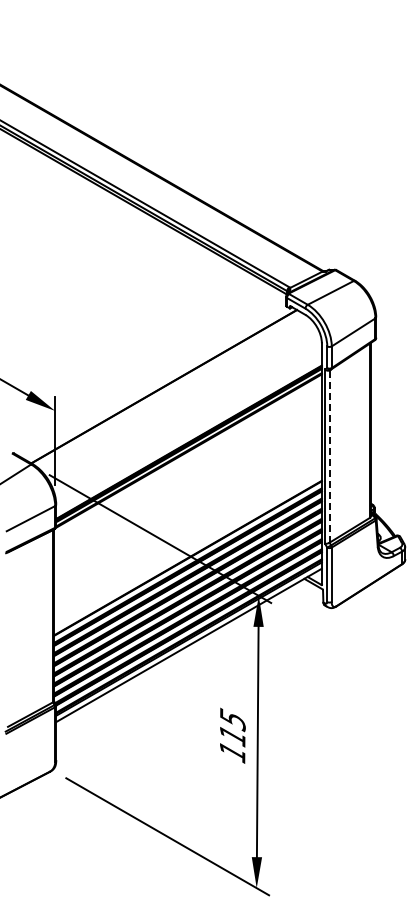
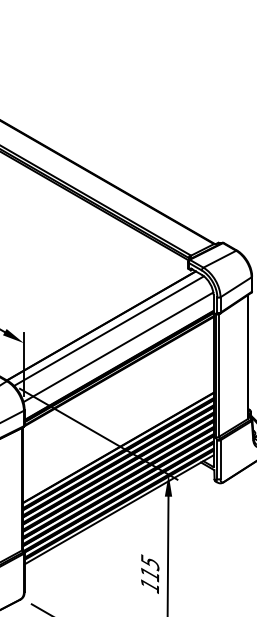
line: (174, 393) -> (108, 330), added
line: (187, 416) -> (117, 347), added
line: (329, 456) -> (218, 375), dashed -> solid

